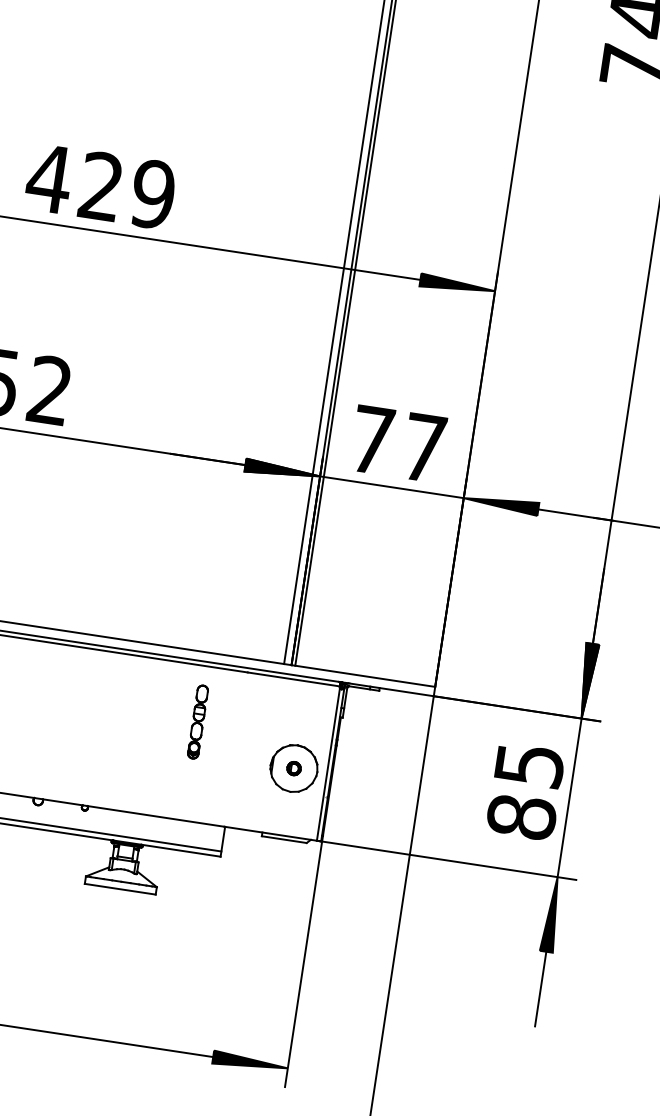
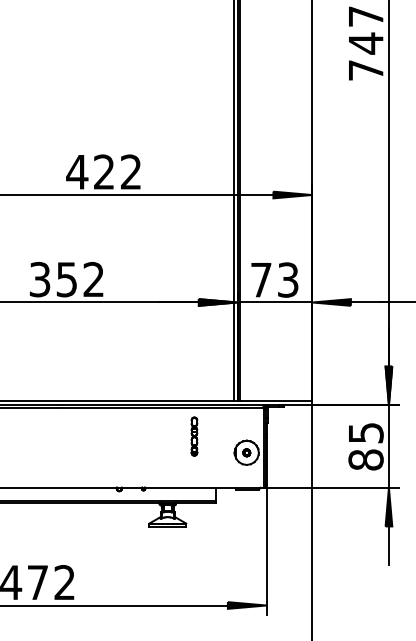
text: (152, 192) -> (130, 171), 429 -> 422
text: (424, 446) -> (288, 279), 77 -> 73

